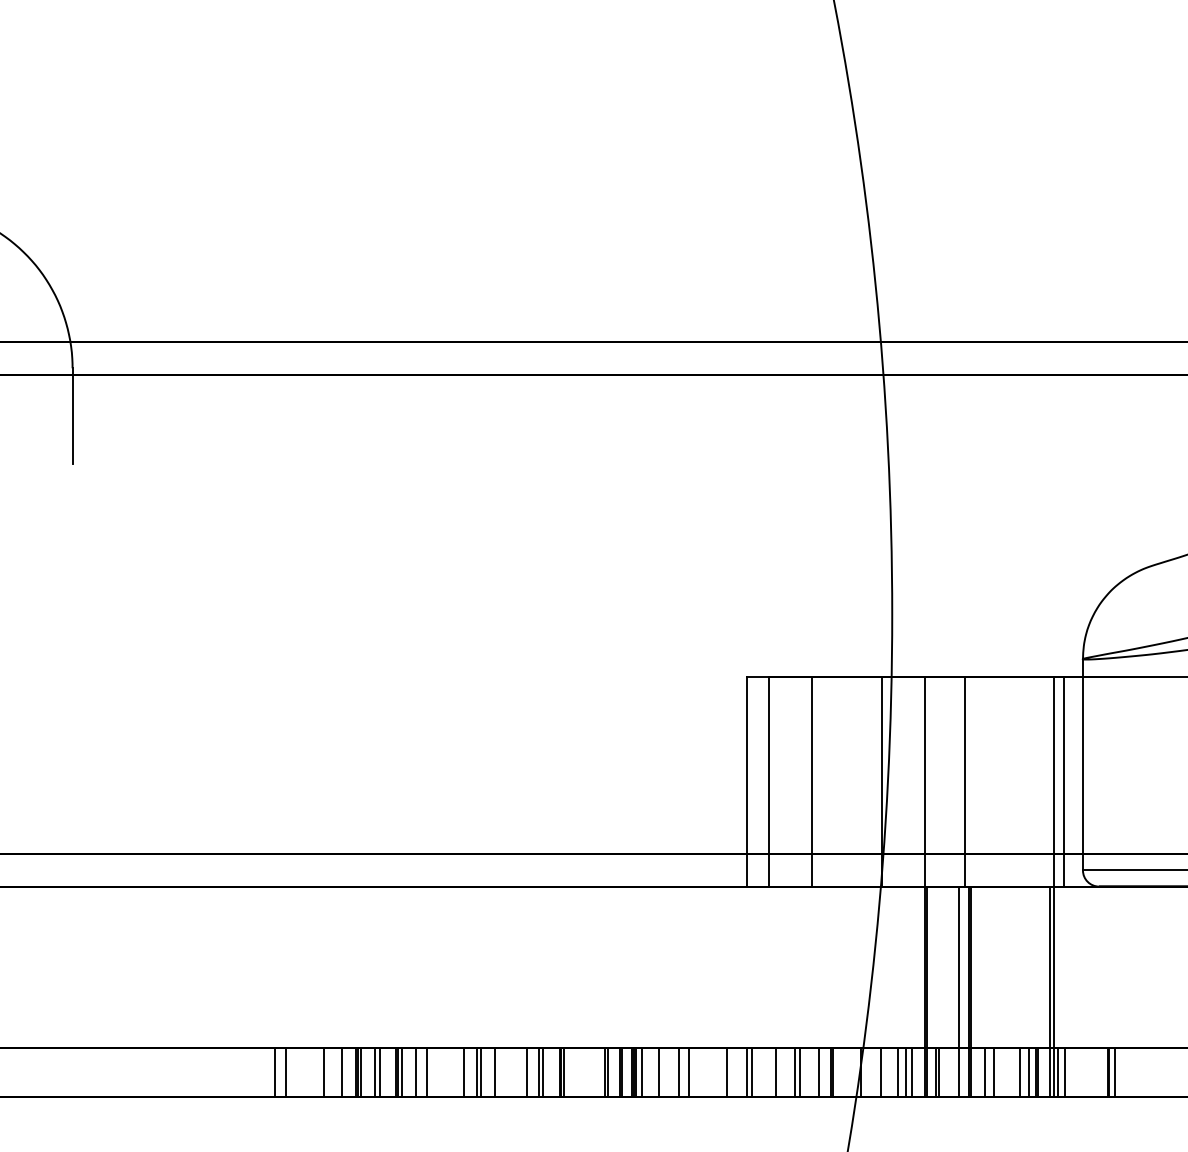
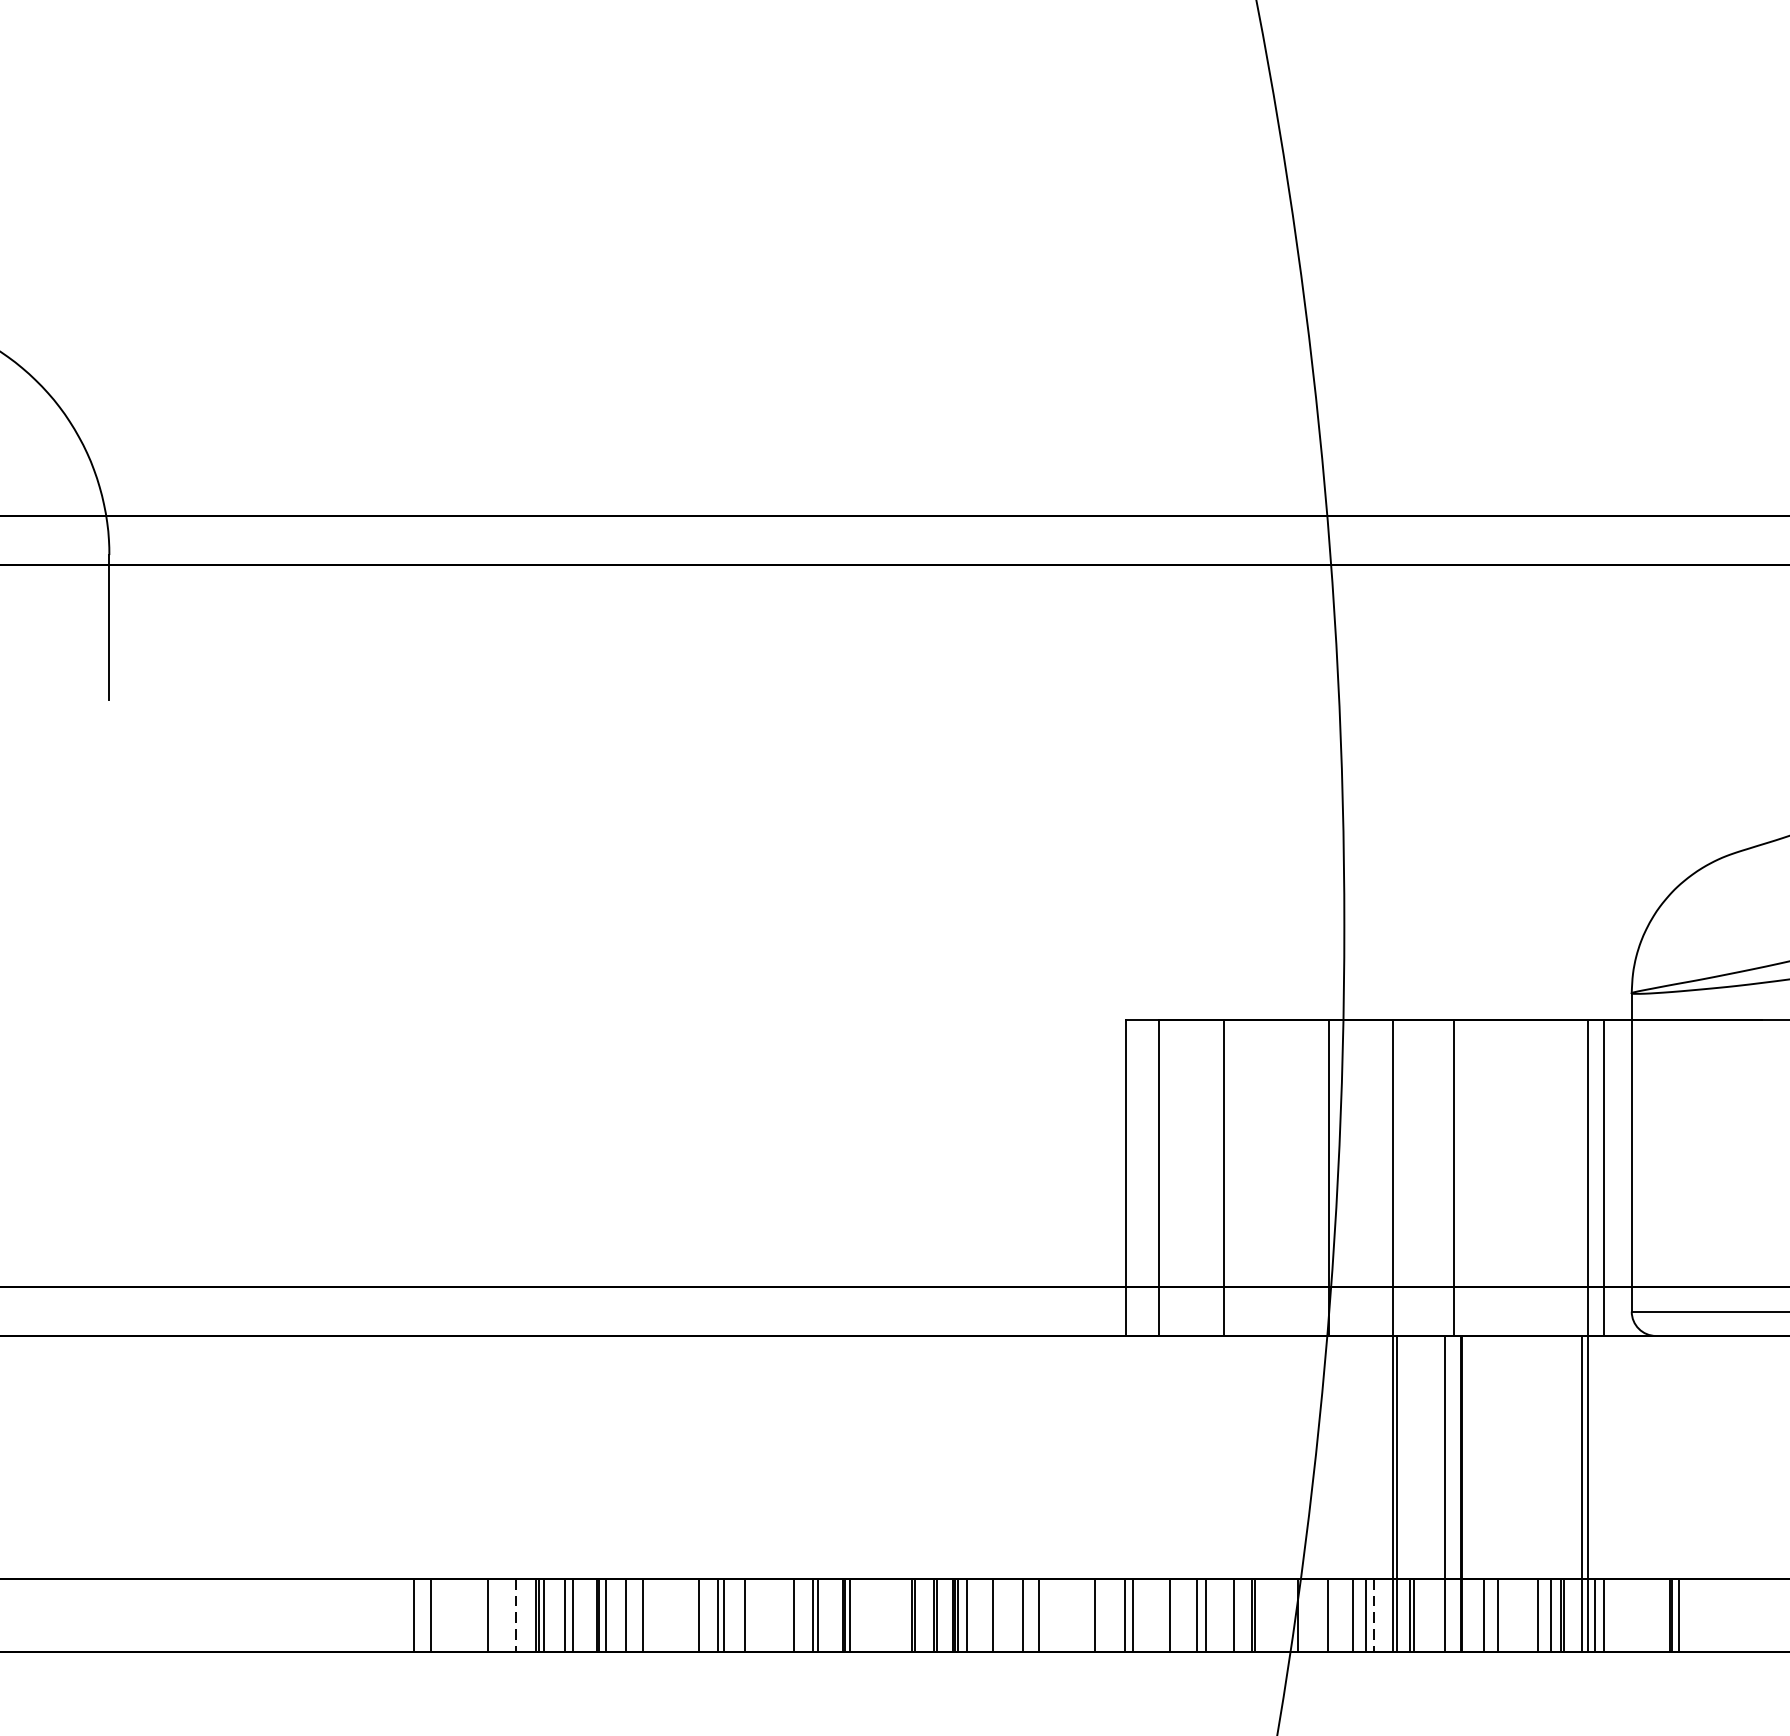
line: (342, 1072) -> (516, 1616), solid -> dashed
line: (912, 1072) -> (1374, 1616), solid -> dashed

